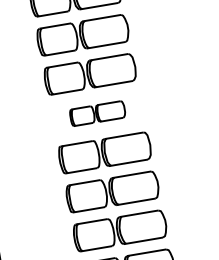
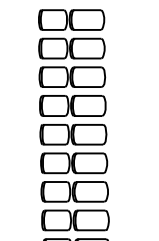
part: (97, 113) -> (72, 105), size x1.67

